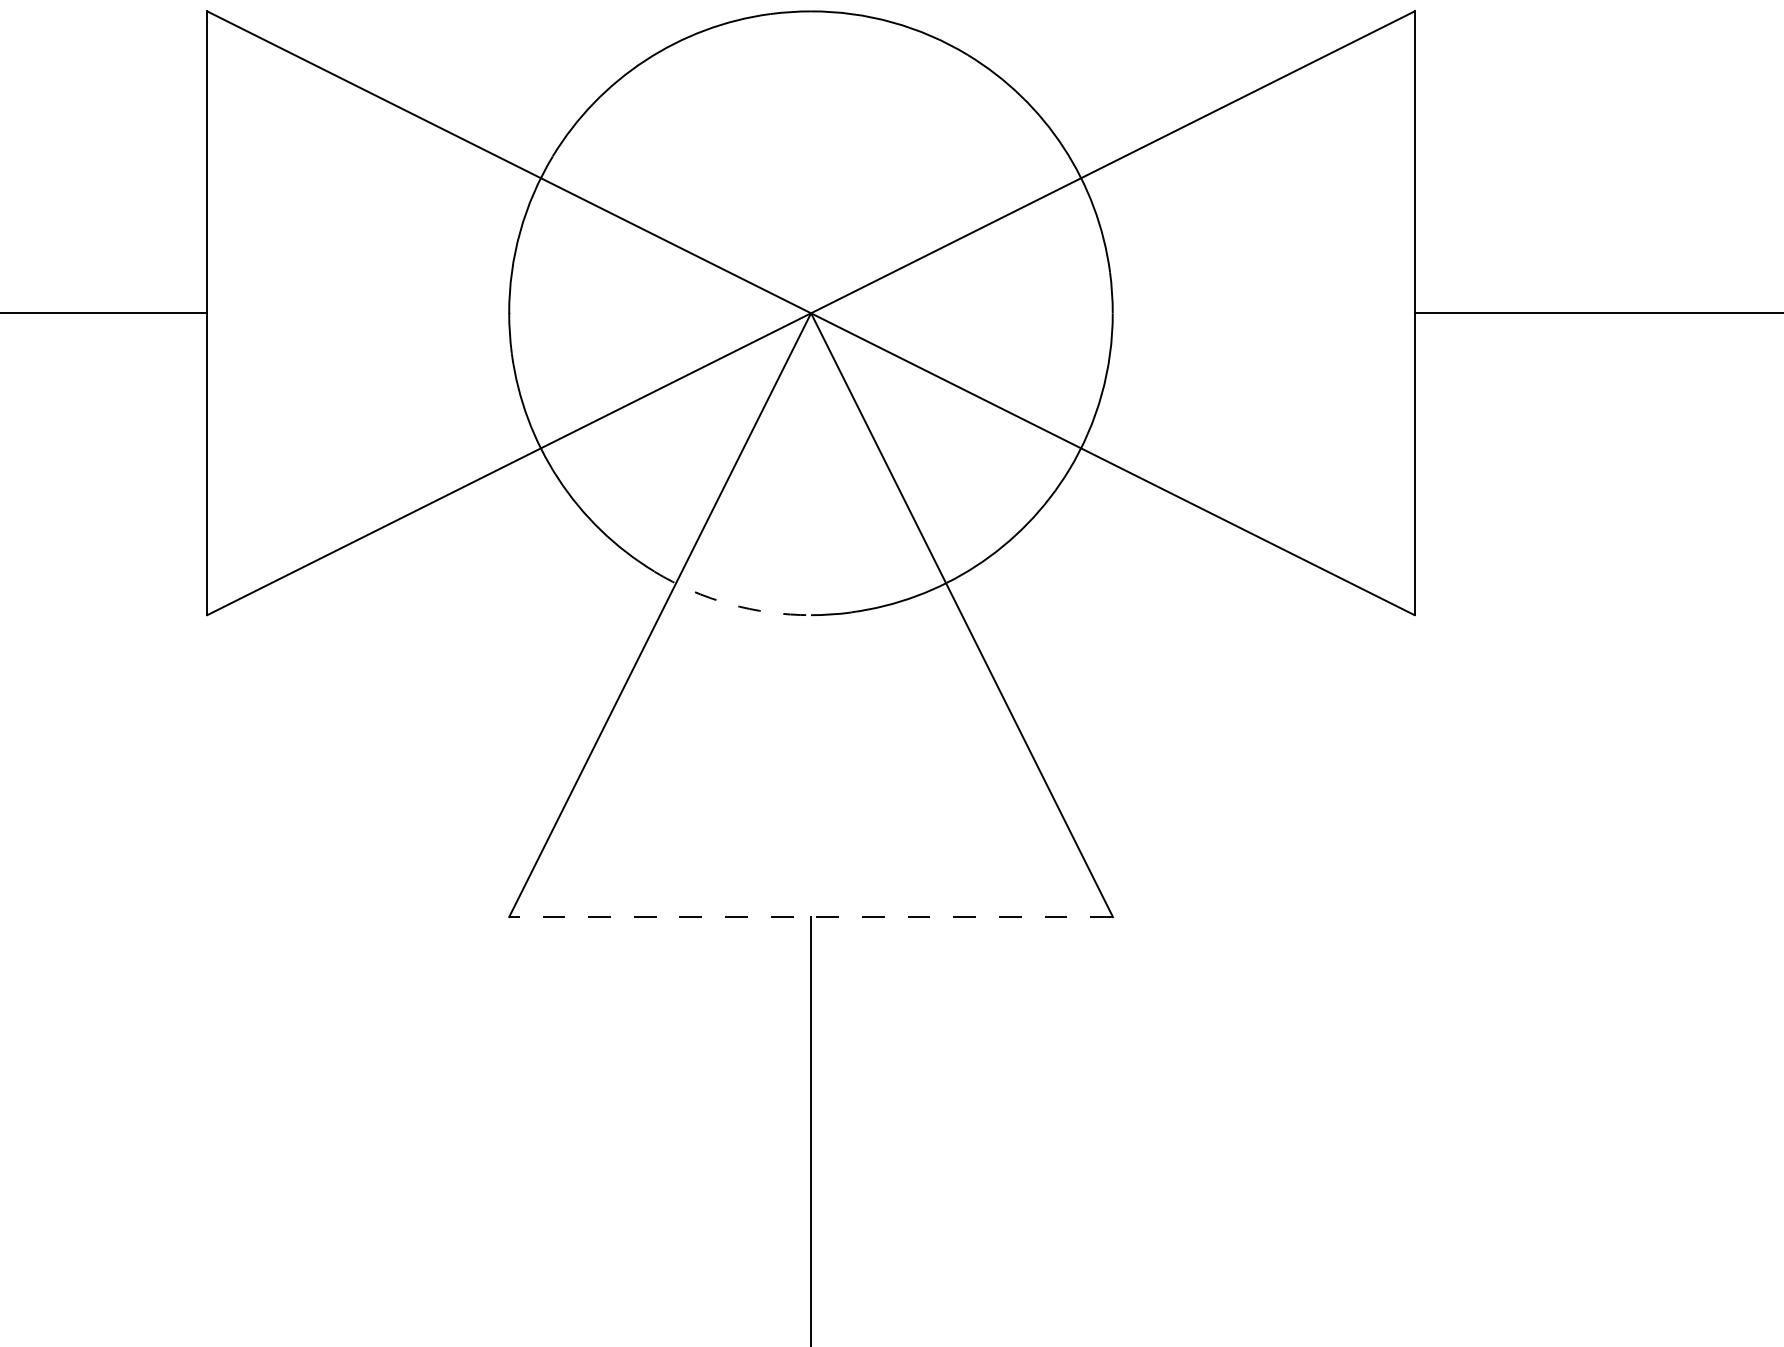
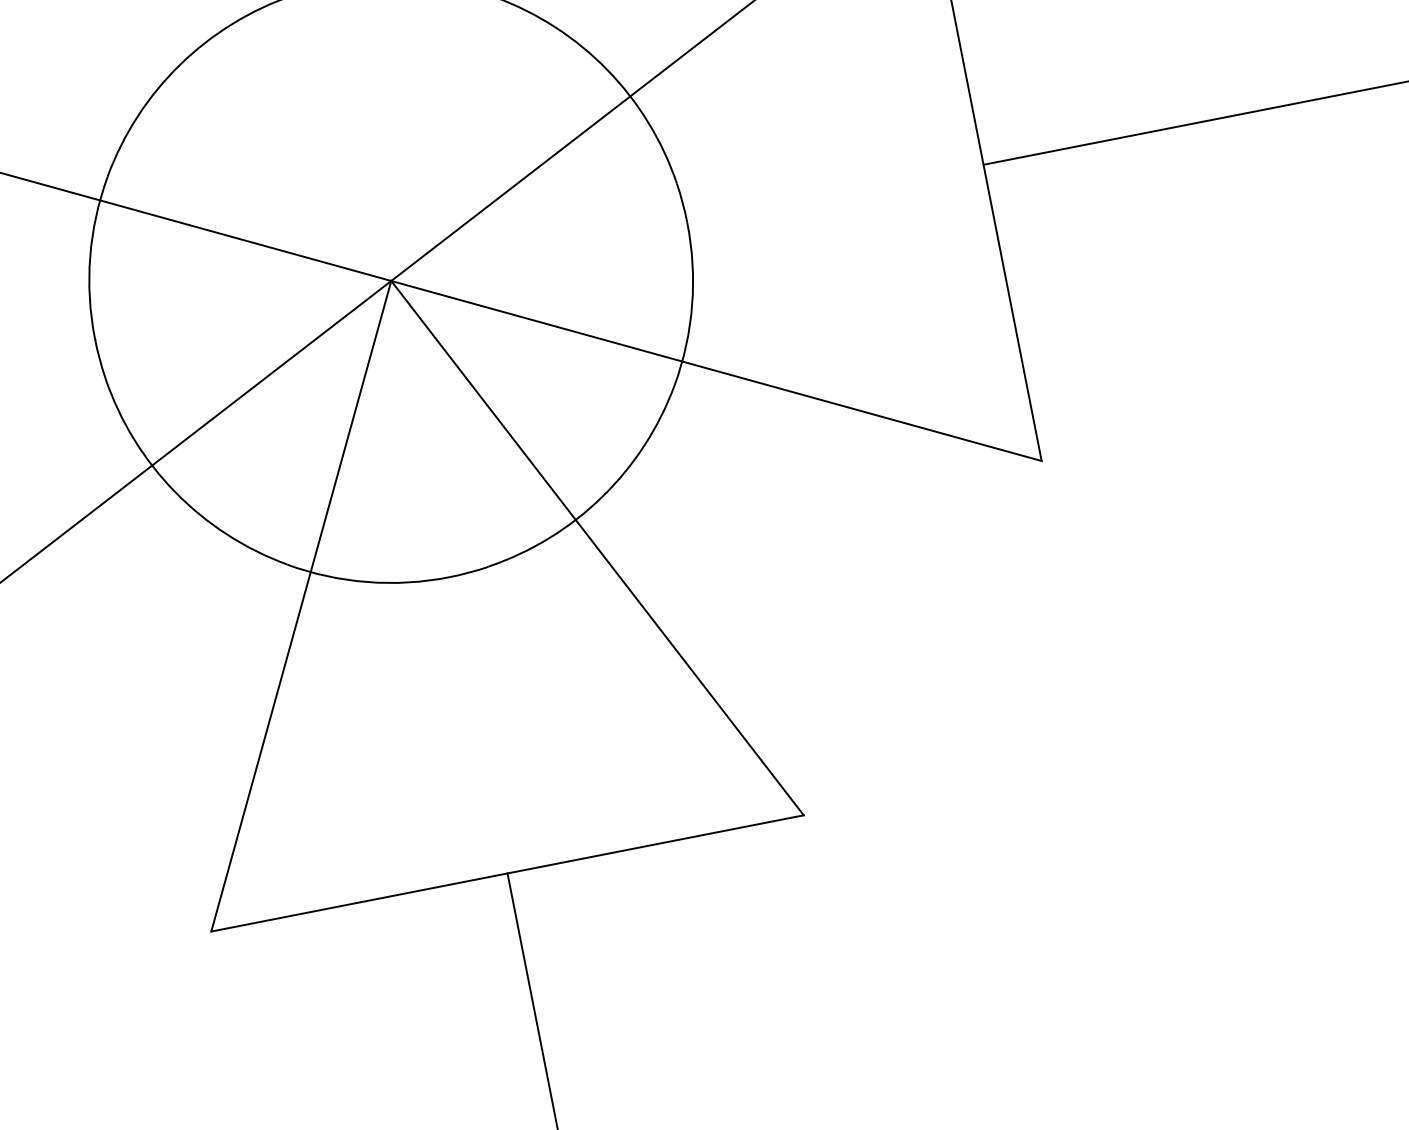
arc: (729, 604) -> (367, 582), dashed -> solid
line: (811, 917) -> (508, 873), dashed -> solid

